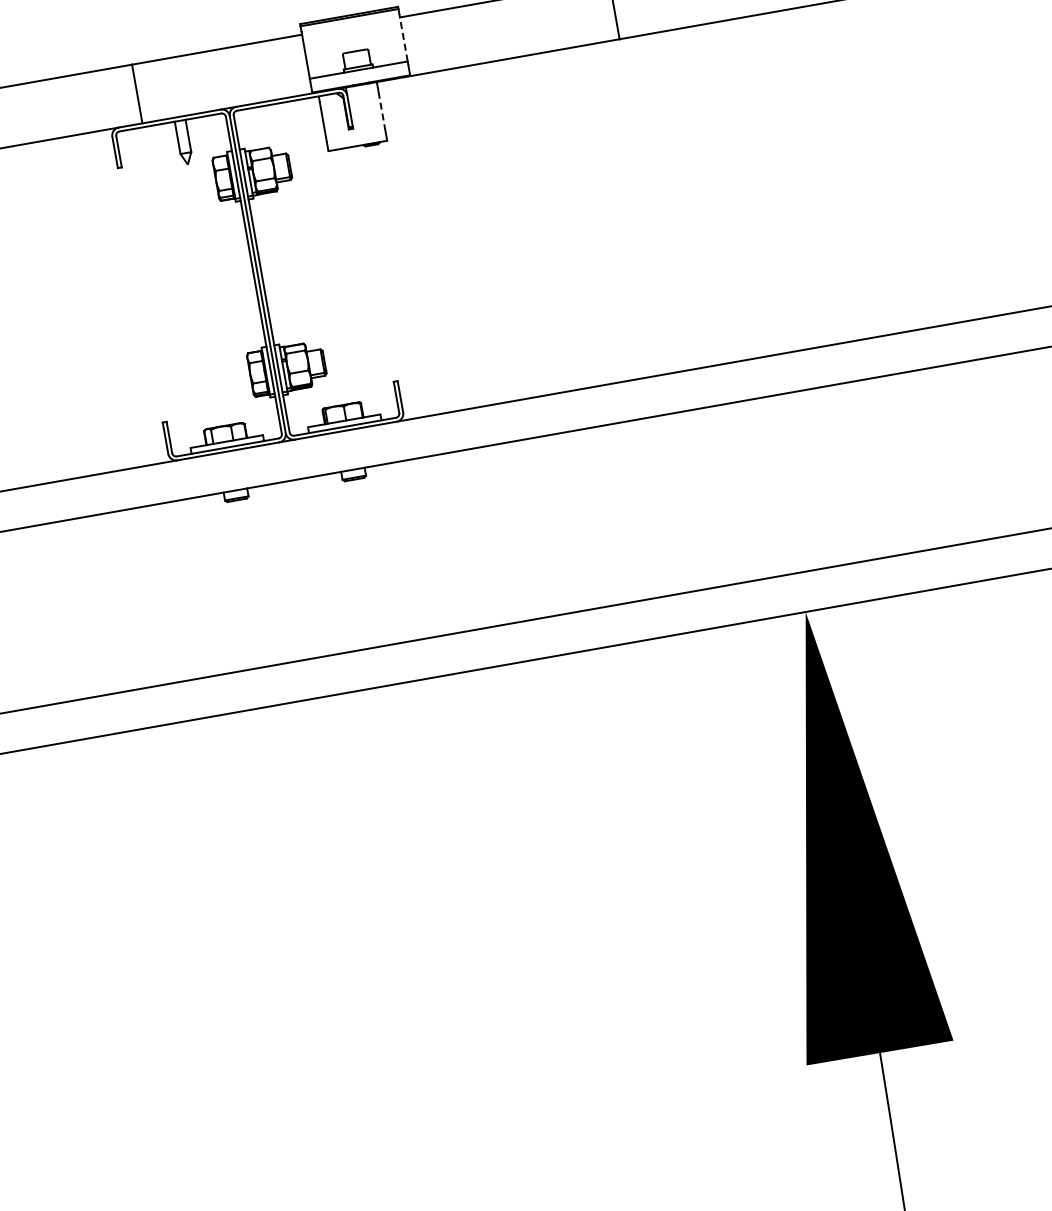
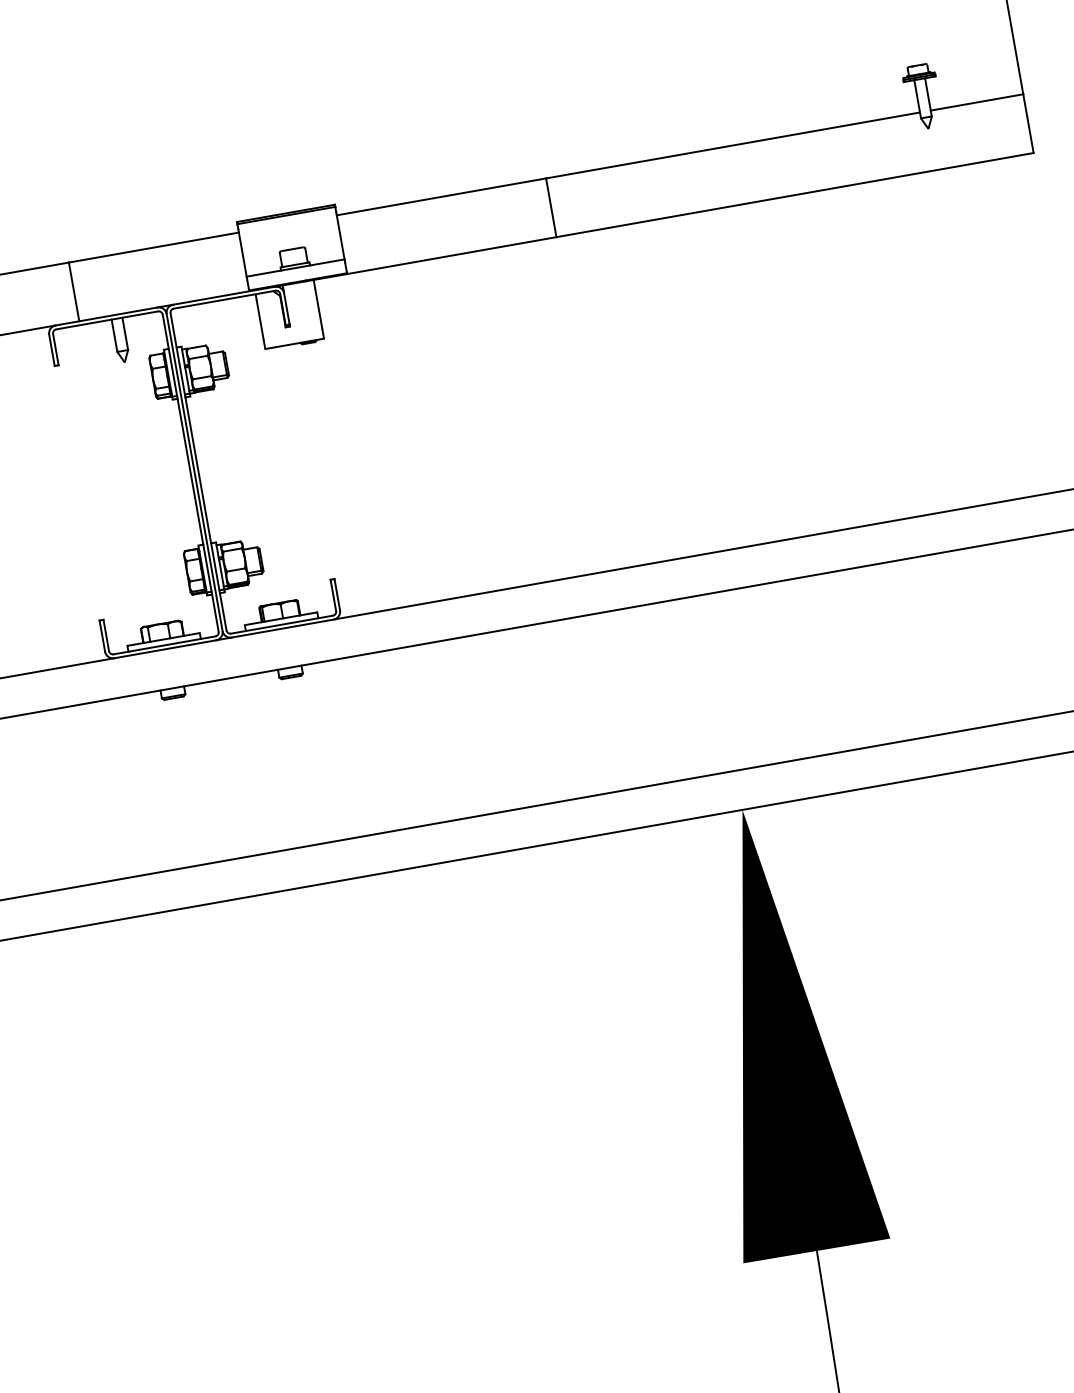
line: (403, 38) -> (340, 236), dashed -> solid
line: (381, 111) -> (318, 309), dashed -> solid

